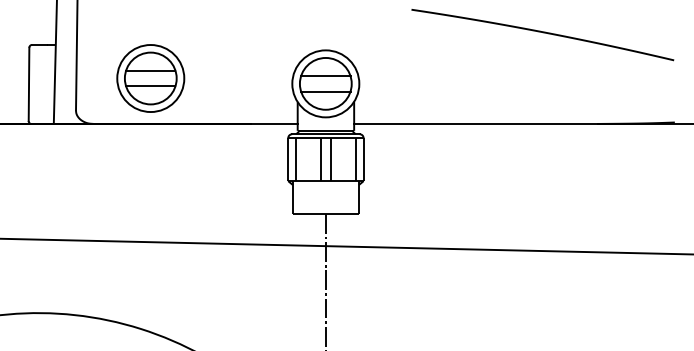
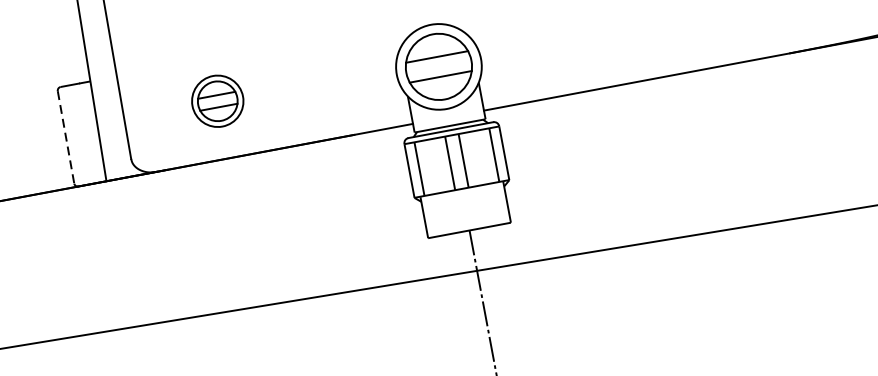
part: (150, 78) -> (217, 101), size x0.6
line: (29, 84) -> (66, 137), solid -> dashed

